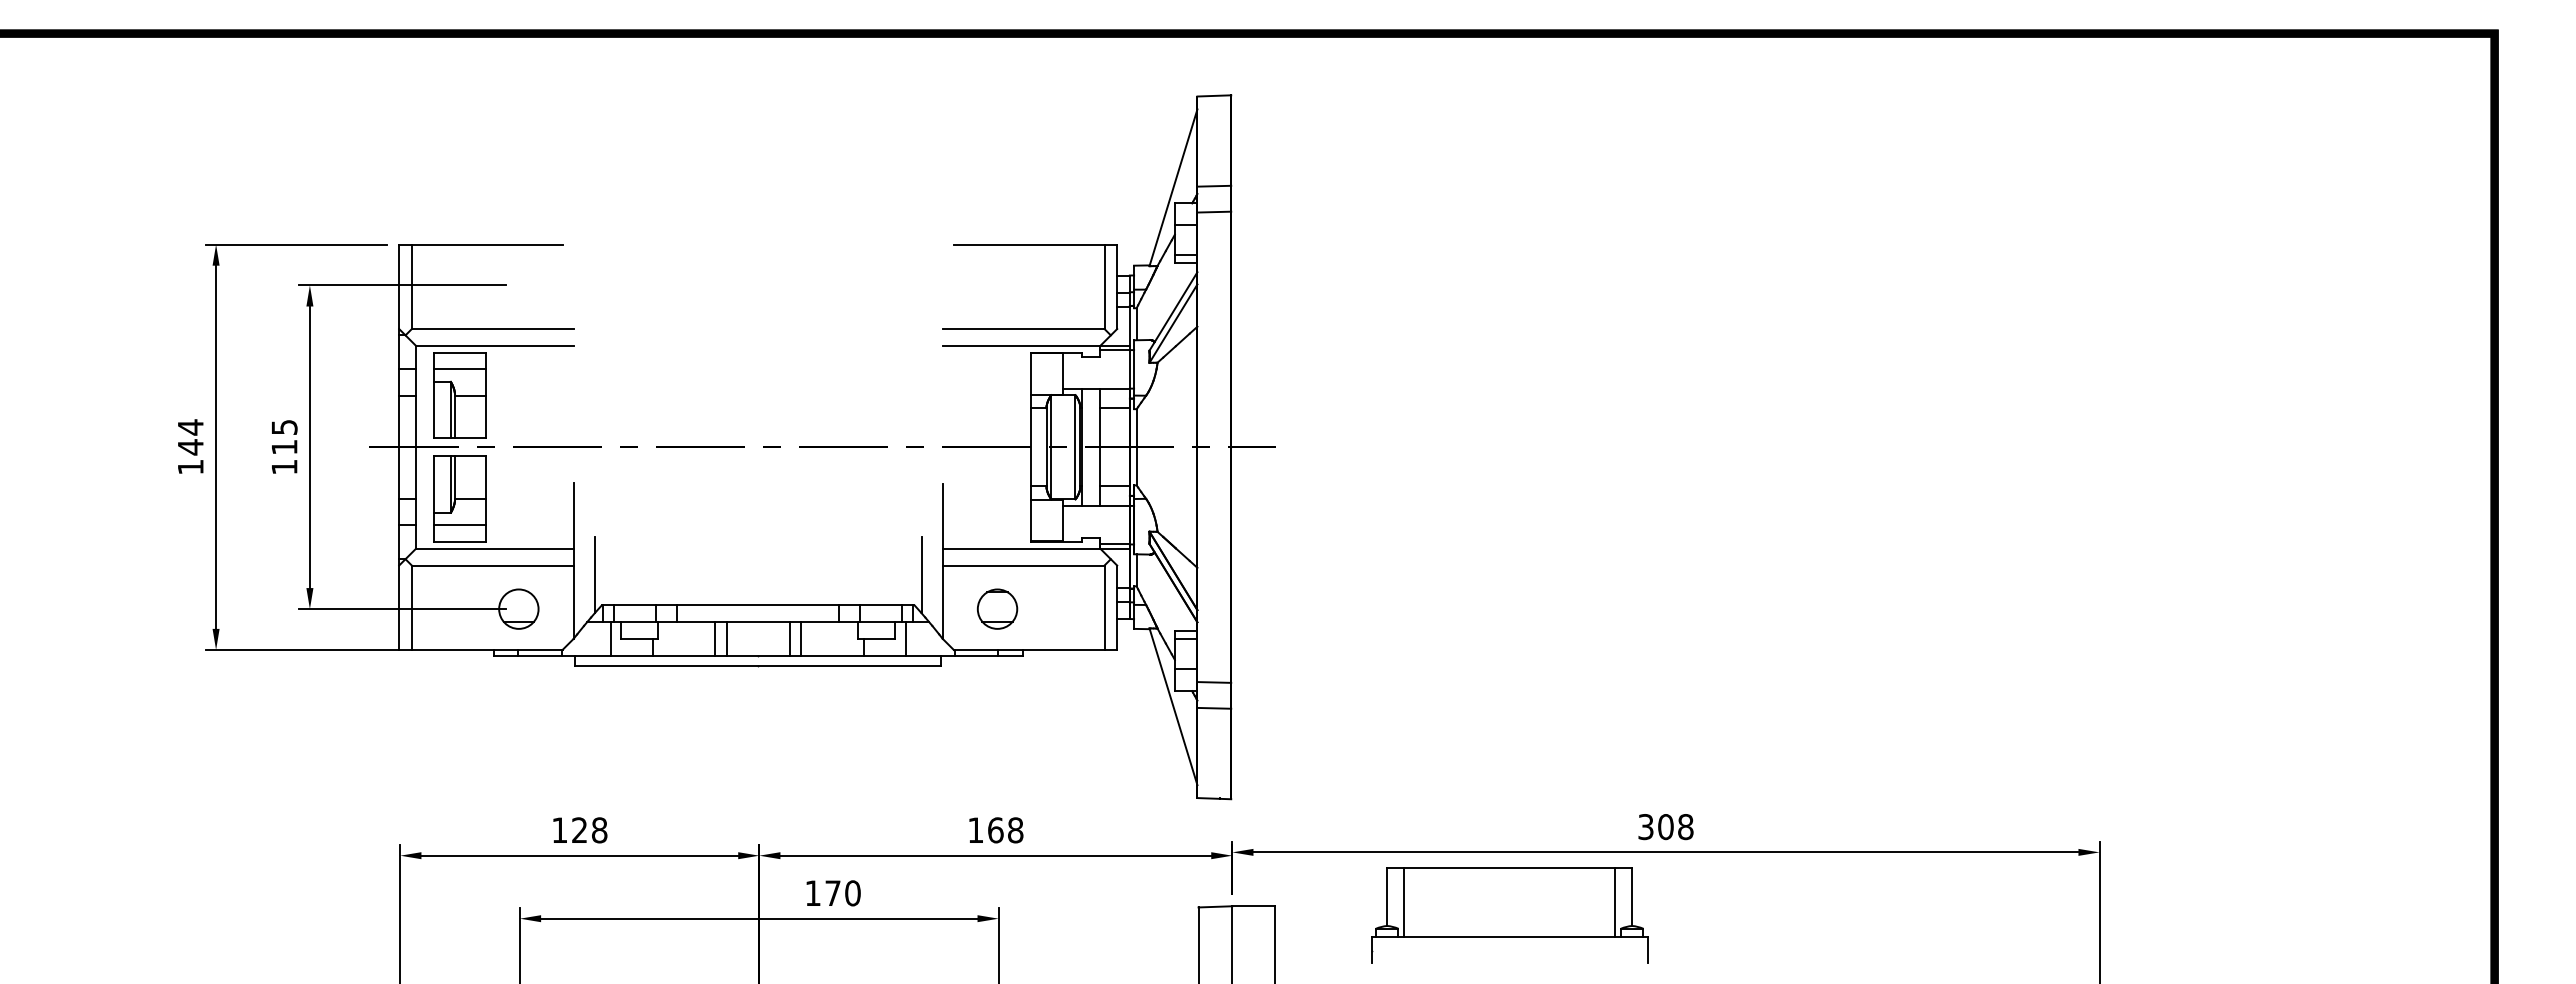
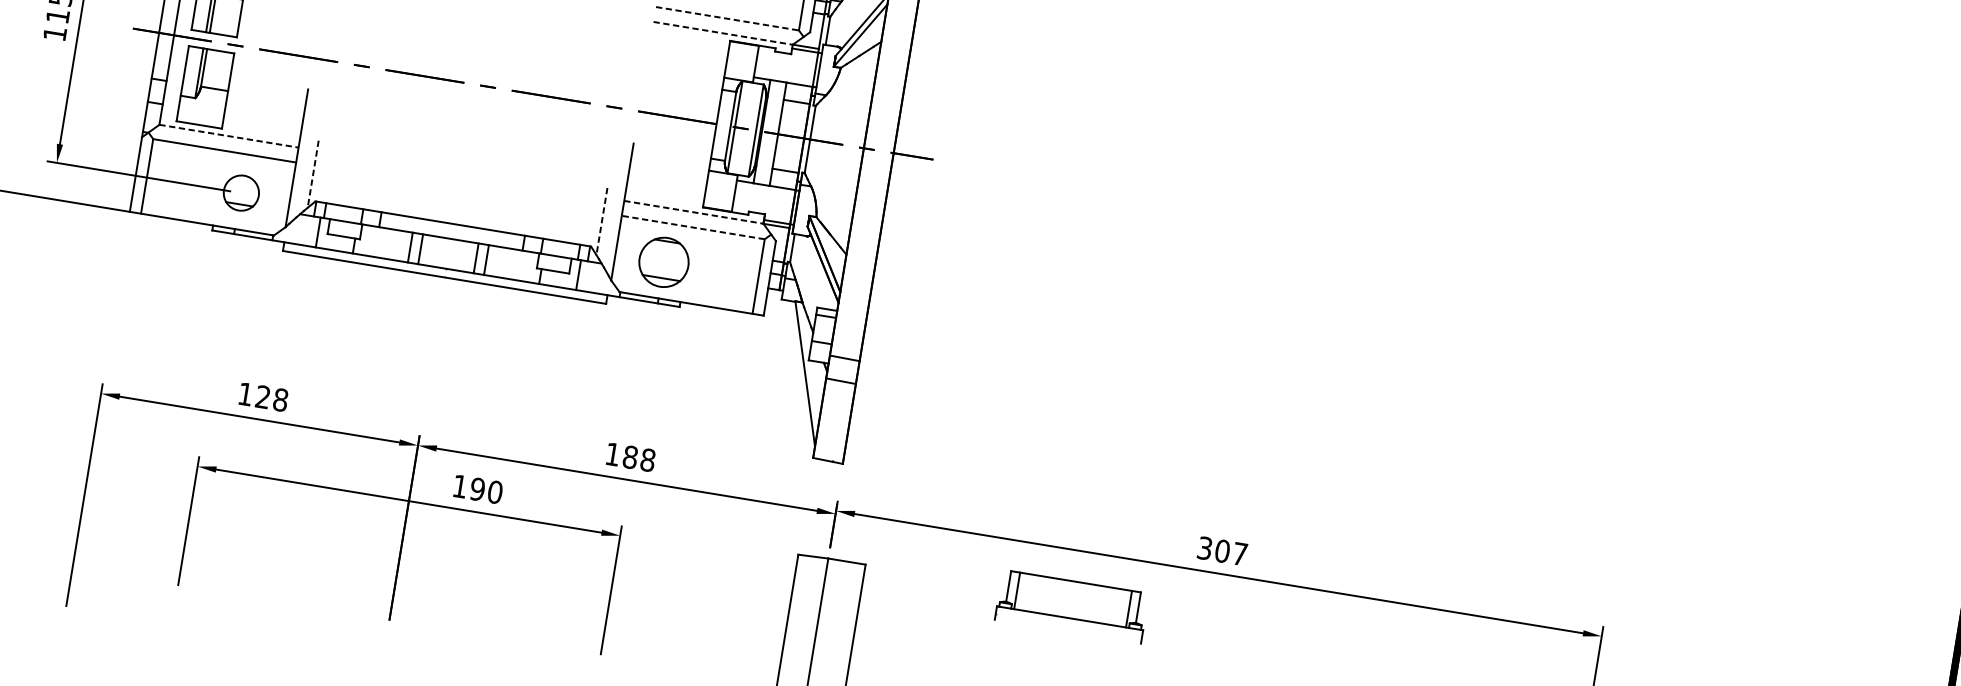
line: (1023, 329) -> (727, 19), solid -> dashed
line: (1021, 345) -> (723, 32), solid -> dashed
line: (459, 525) -> (201, 110), removed
line: (494, 548) -> (228, 136), solid -> dashed
line: (1021, 548) -> (693, 212), solid -> dashed
line: (1023, 565) -> (693, 227), solid -> dashed
line: (594, 575) -> (313, 174), solid -> dashed
line: (921, 575) -> (601, 221), solid -> dashed
part: (997, 608) -> (664, 261), size x1.4
text: (1685, 827) -> (1239, 554), 308 -> 307
text: (995, 830) -> (630, 457), 168 -> 188
text: (832, 893) -> (477, 489), 170 -> 190
part: (1509, 915) -> (1071, 606), size x0.6

